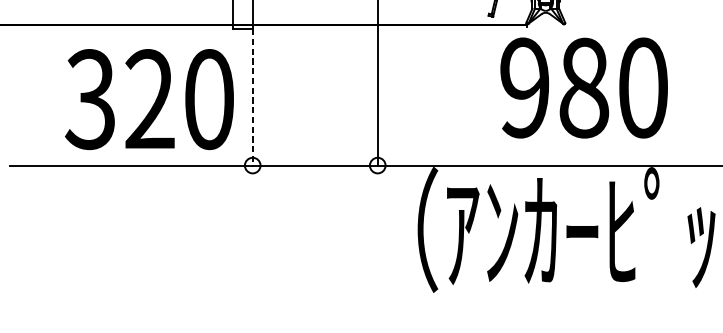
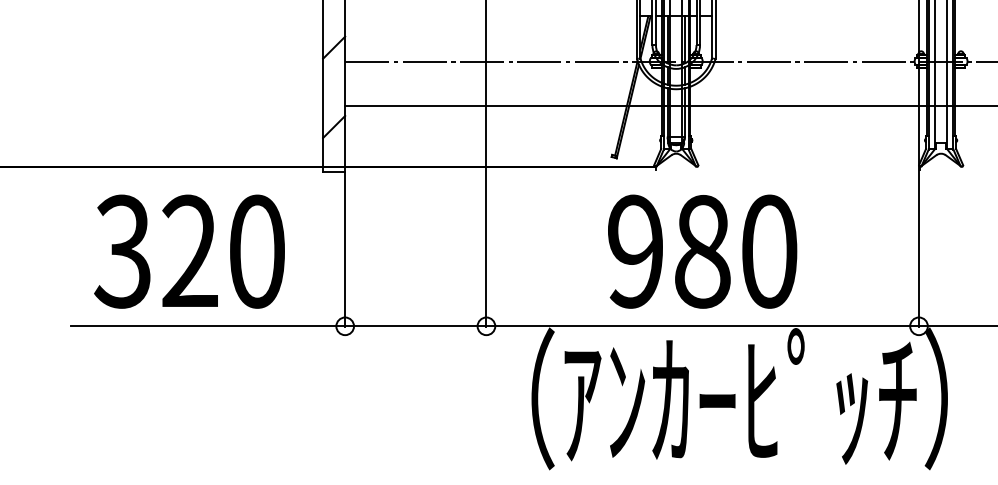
text: (584, 87) -> (702, 251), moved
line: (253, 98) -> (345, 250), dashed -> solid
text: (149, 99) -> (189, 251), moved

